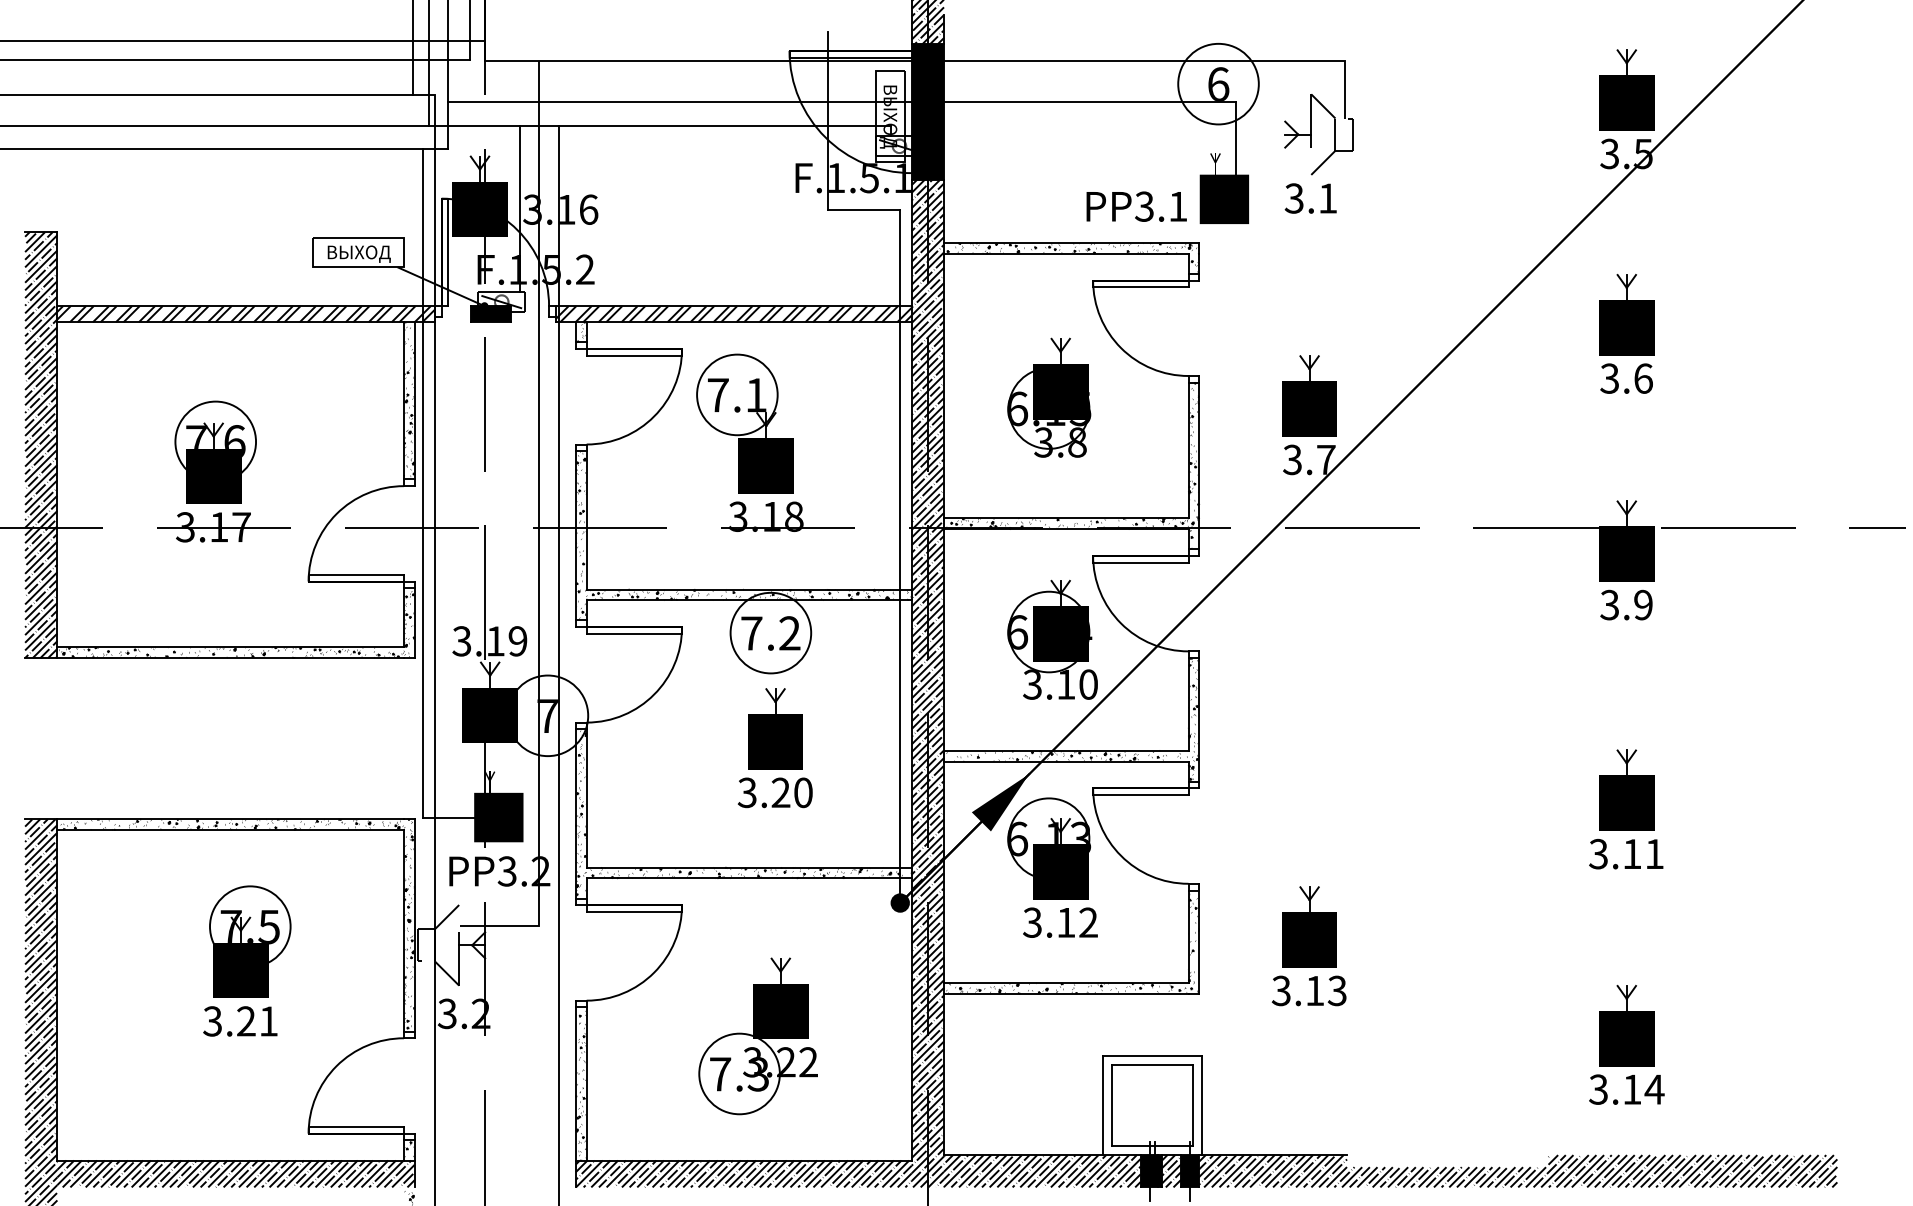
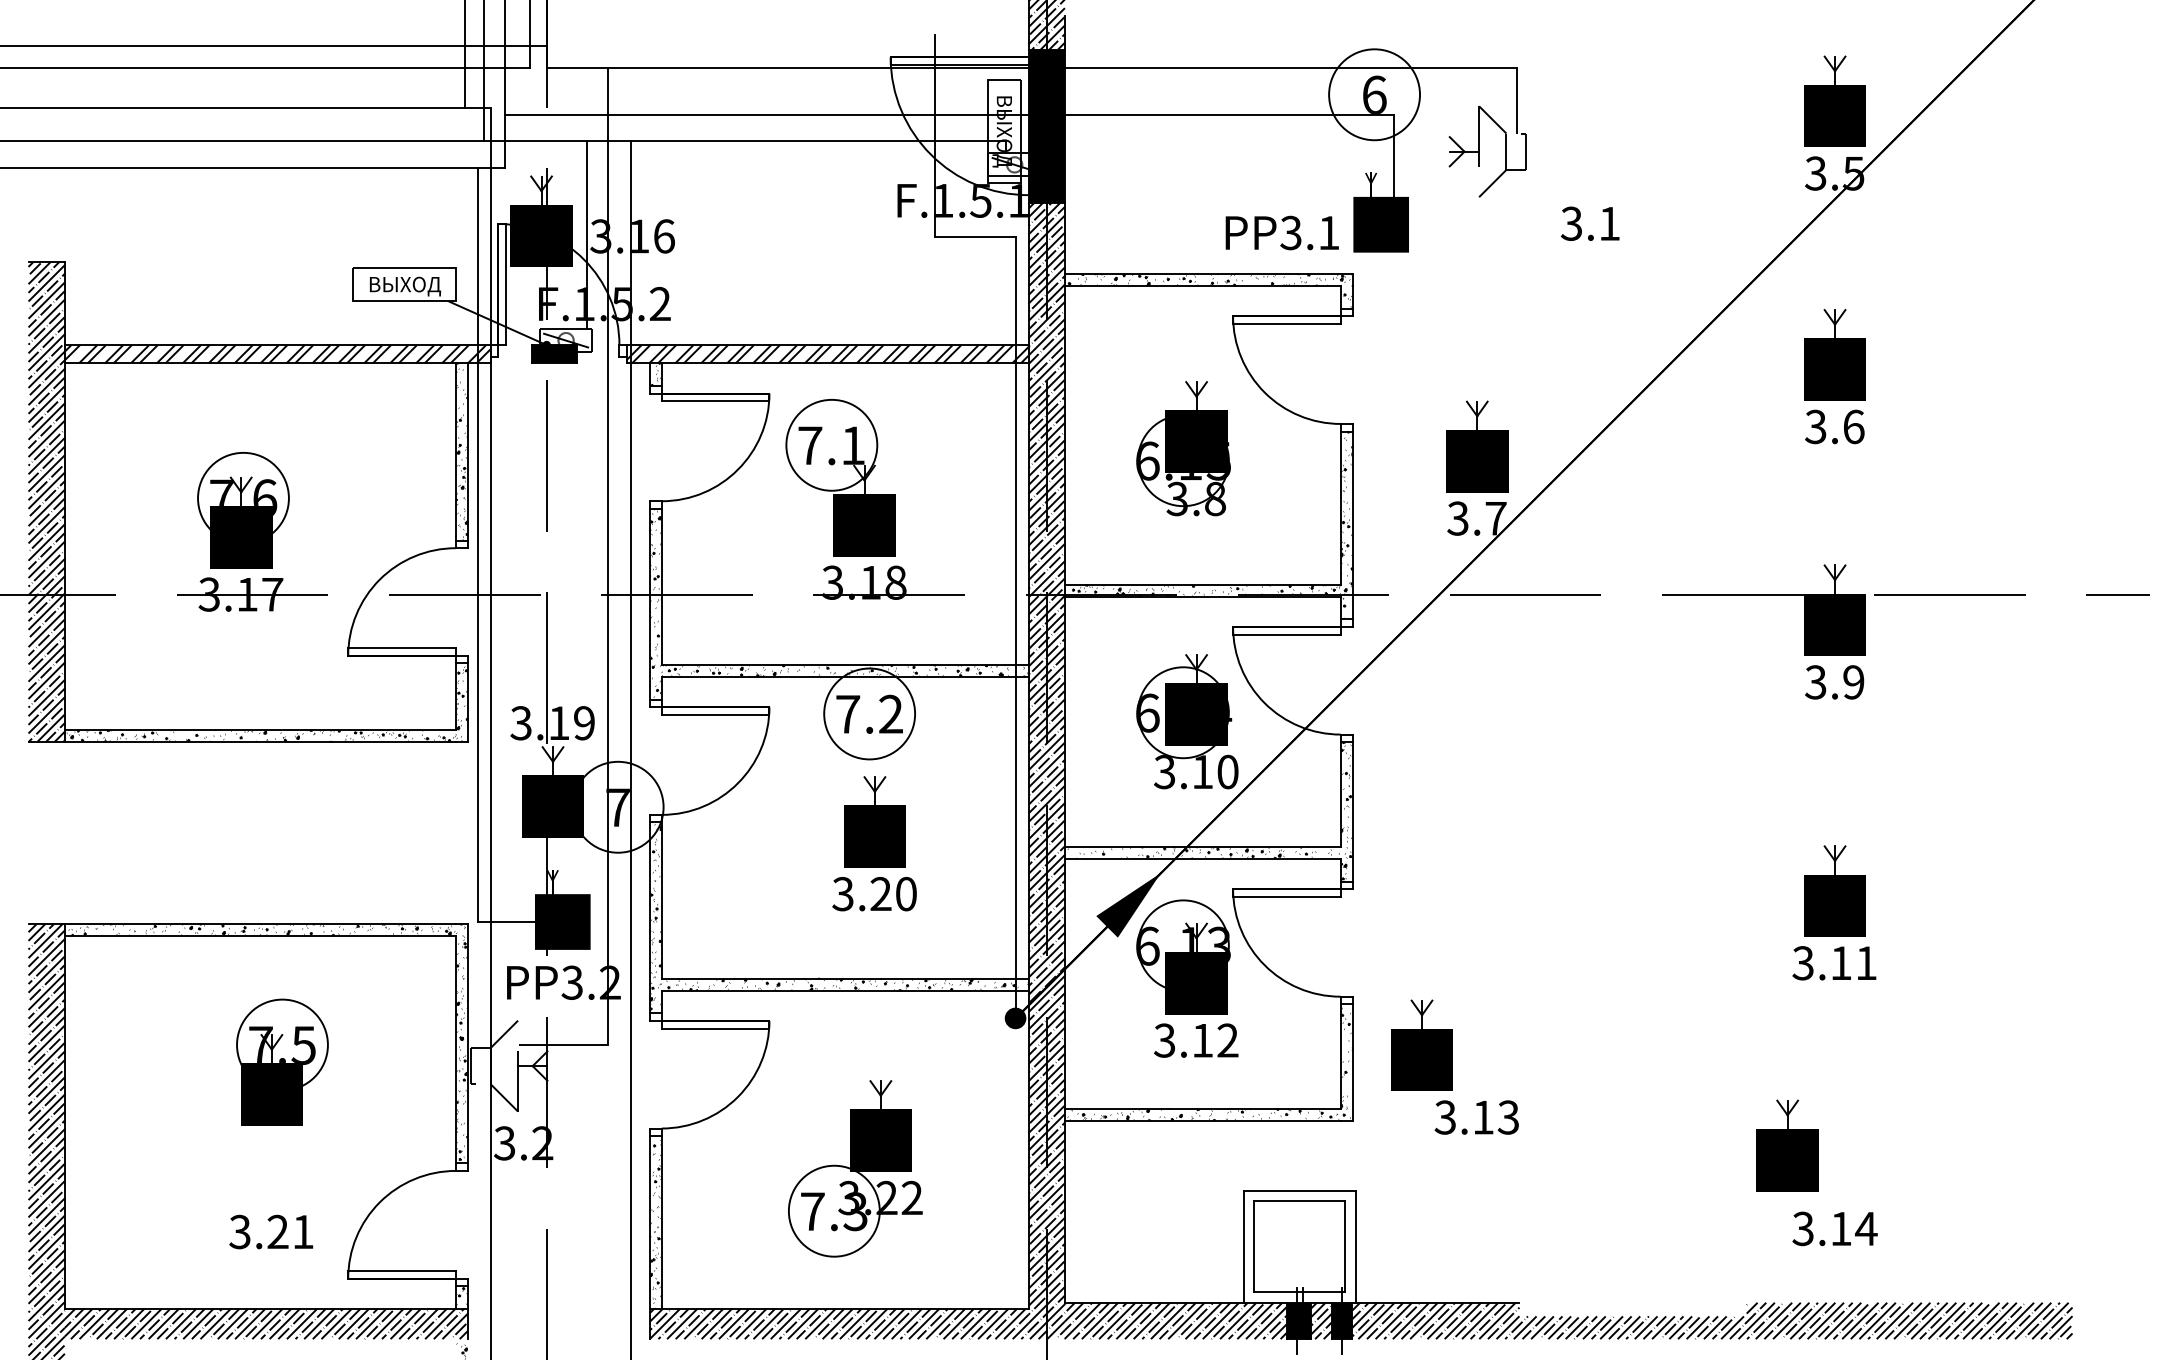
text: (1310, 198) -> (1589, 223), moved
part: (1309, 926) -> (1421, 1044), moved
text: (240, 1021) -> (271, 1232), moved
part: (1626, 1025) -> (1787, 1145), moved

